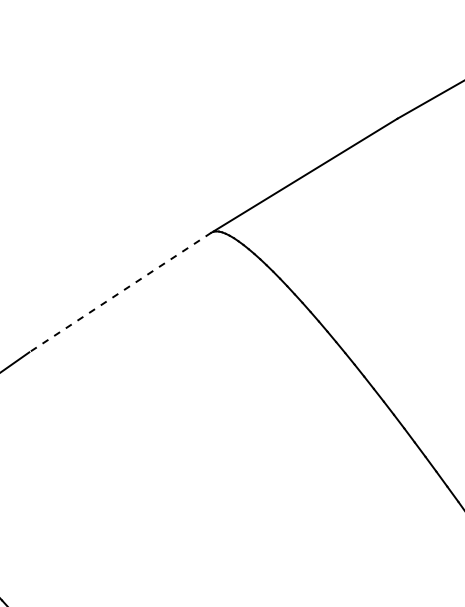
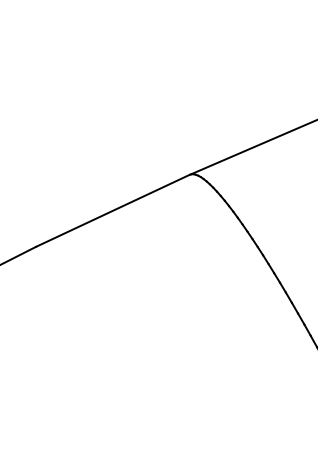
line: (120, 292) -> (113, 210), dashed -> solid

